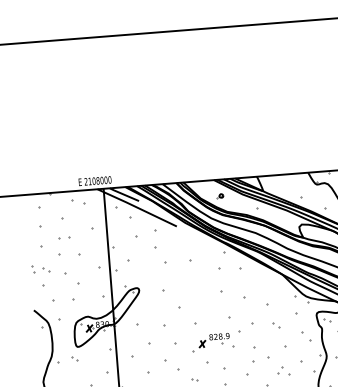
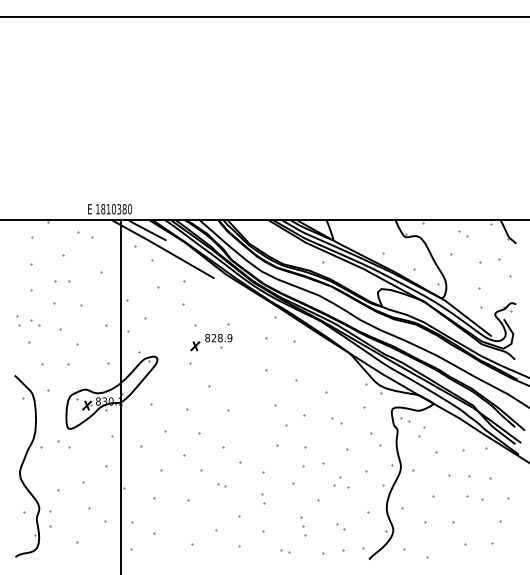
text: (95, 181) -> (110, 209), 2108000 -> 1810380
part: (220, 196) -> (275, 242), removed
part: (214, 340) -> (211, 342), moved
part: (74, 358) -> (63, 444), size x1.6

